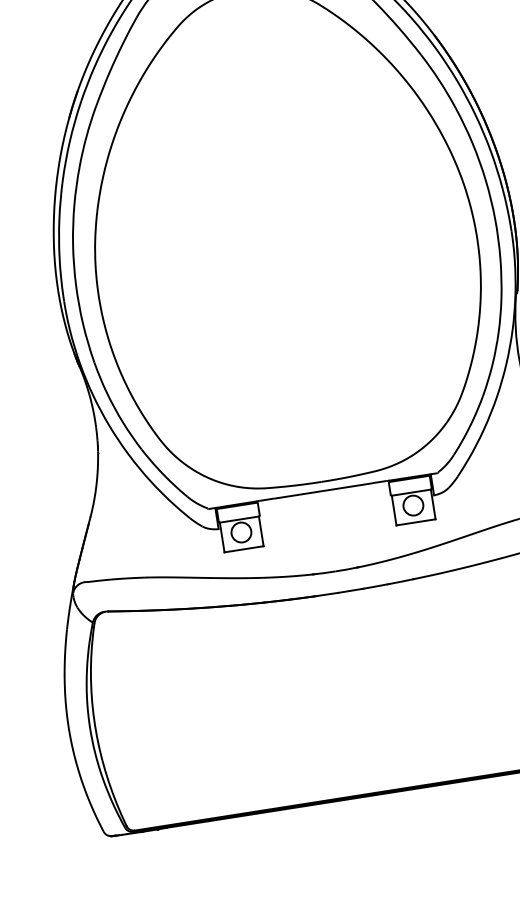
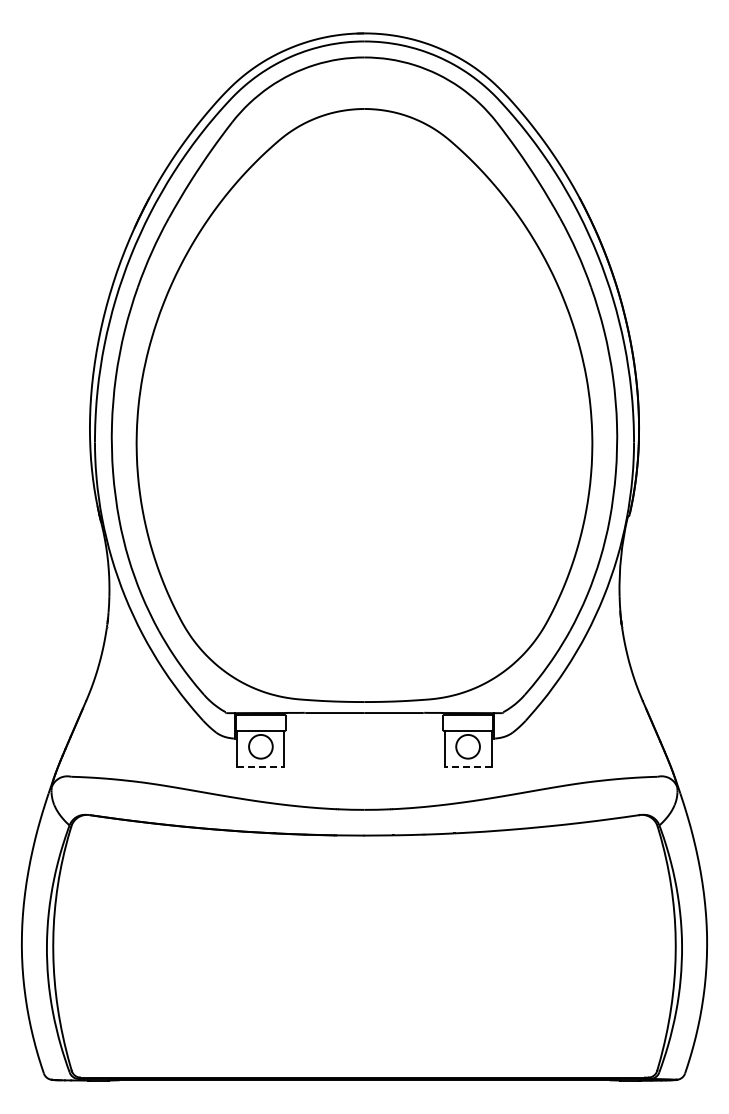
line: (416, 522) -> (468, 767), solid -> dashed
line: (243, 549) -> (260, 767), solid -> dashed

